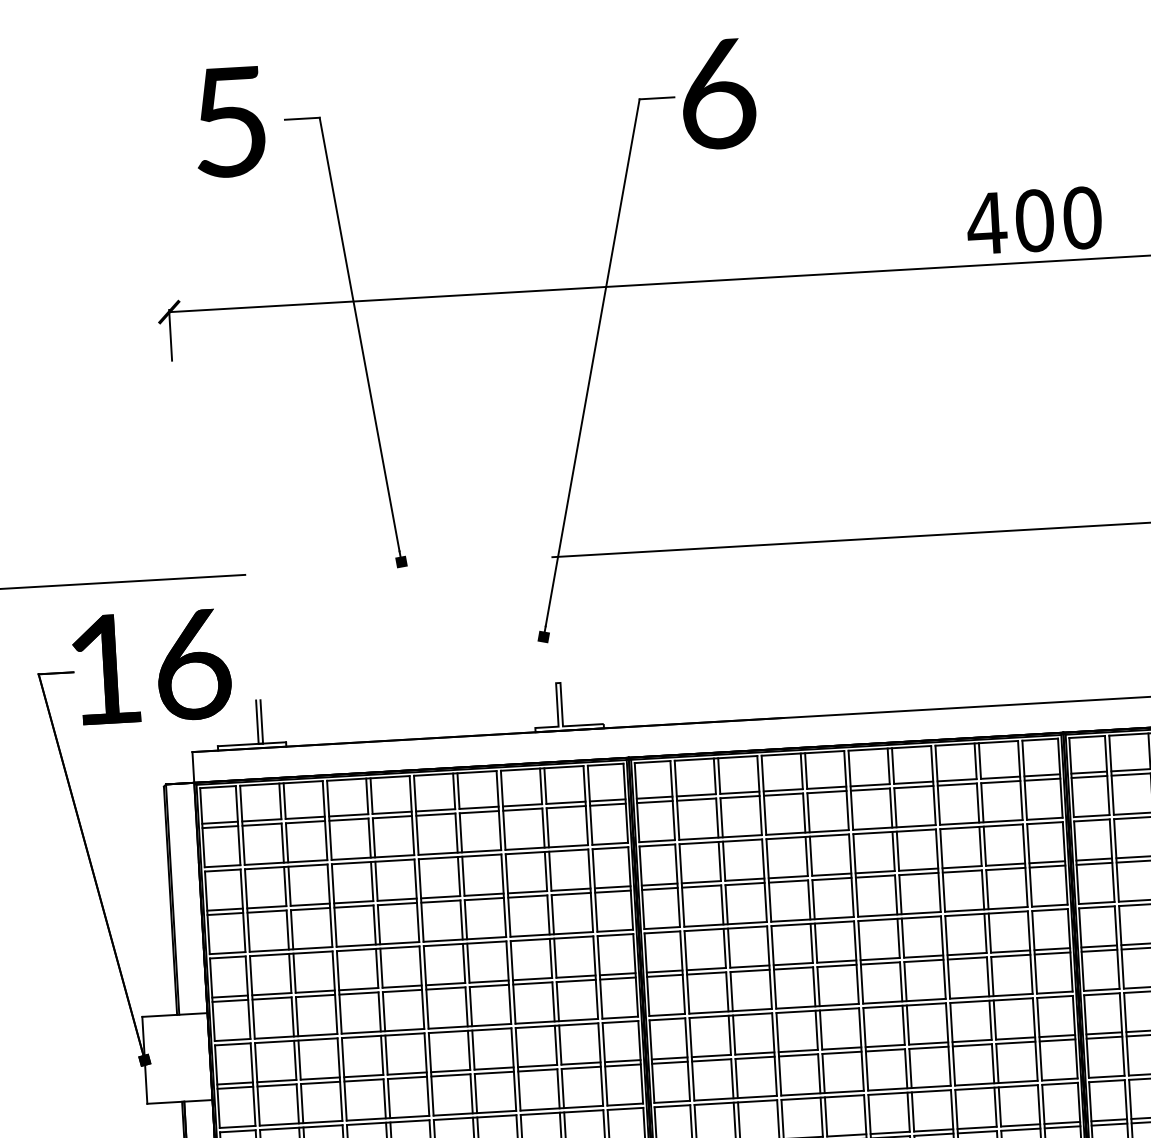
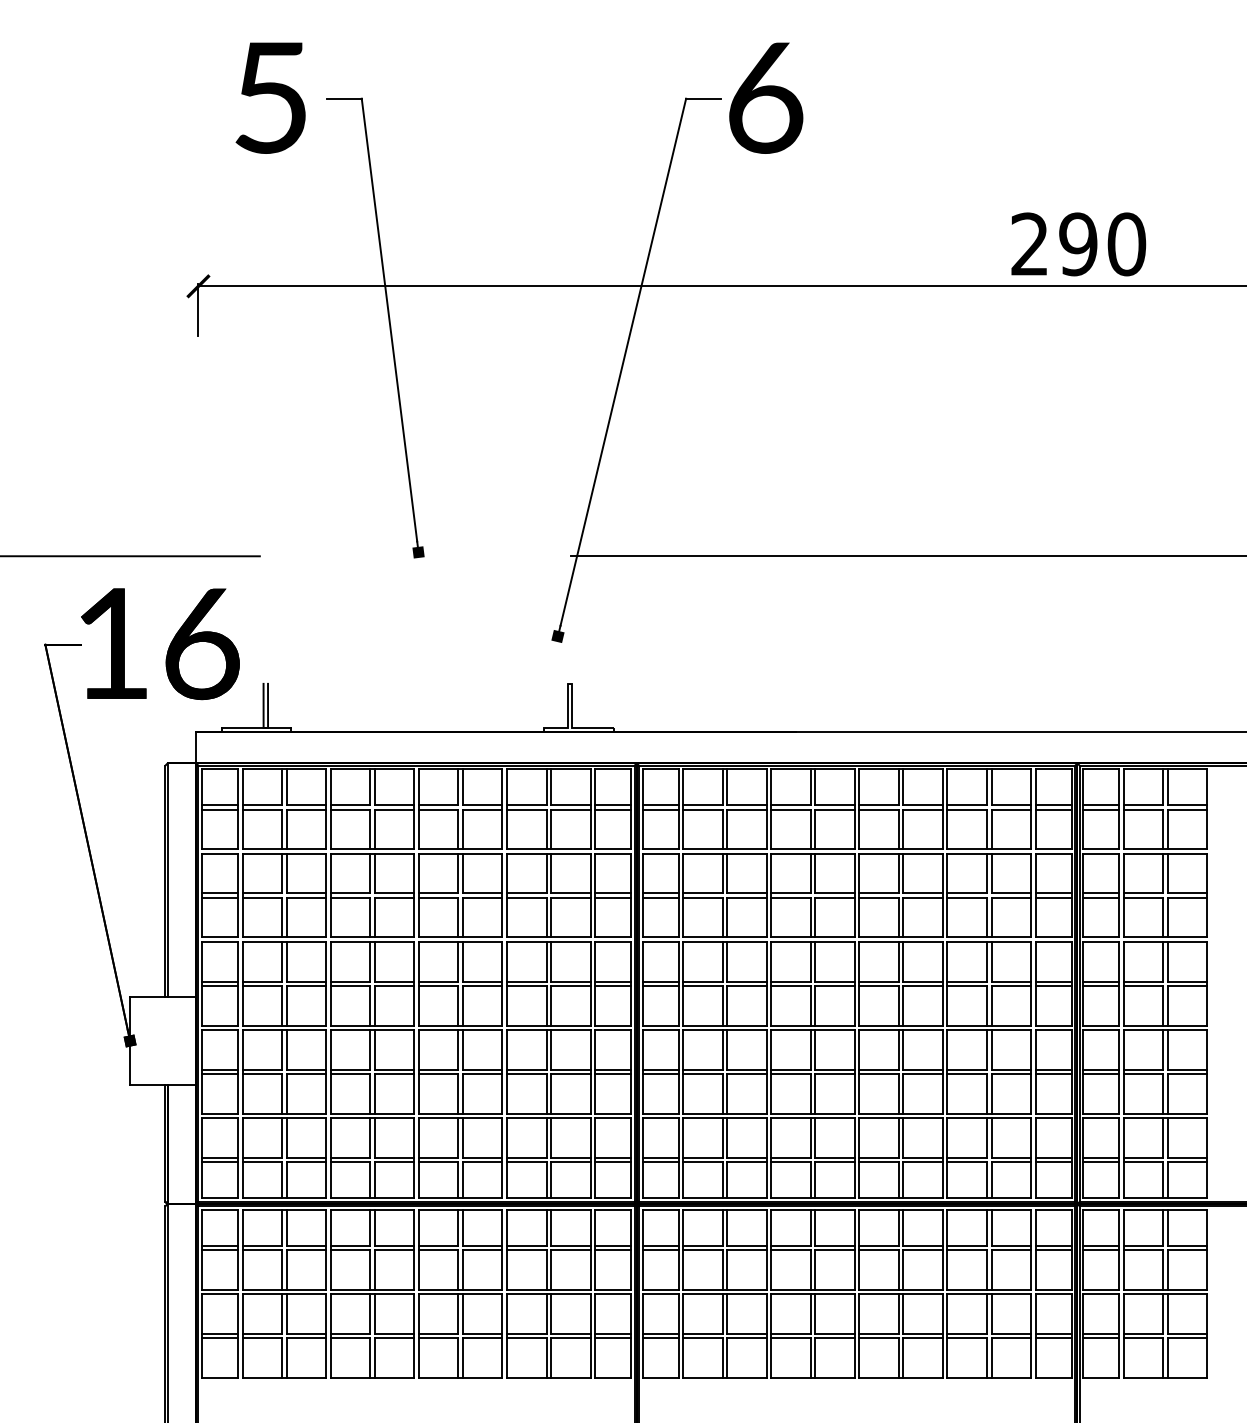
text: (1010, 222) -> (1053, 244), 400 -> 290

